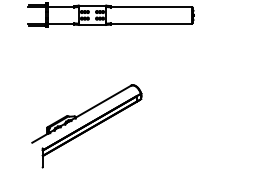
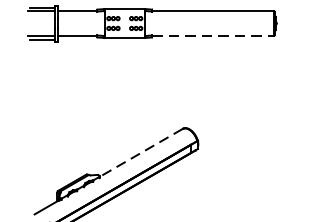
line: (151, 23) -> (213, 35), solid -> dashed
line: (103, 101) -> (141, 152), solid -> dashed

